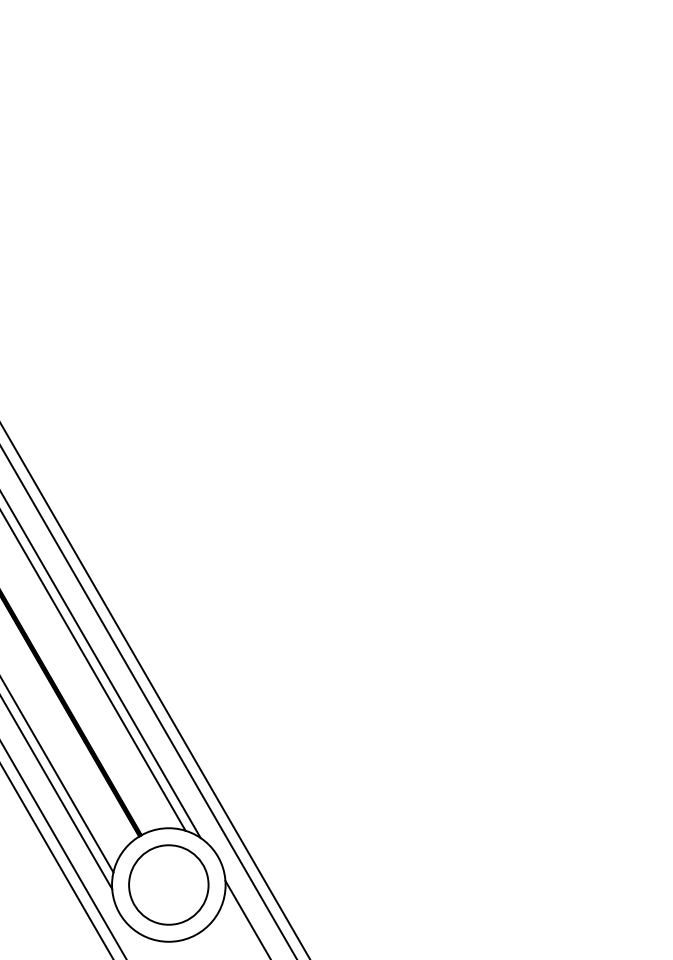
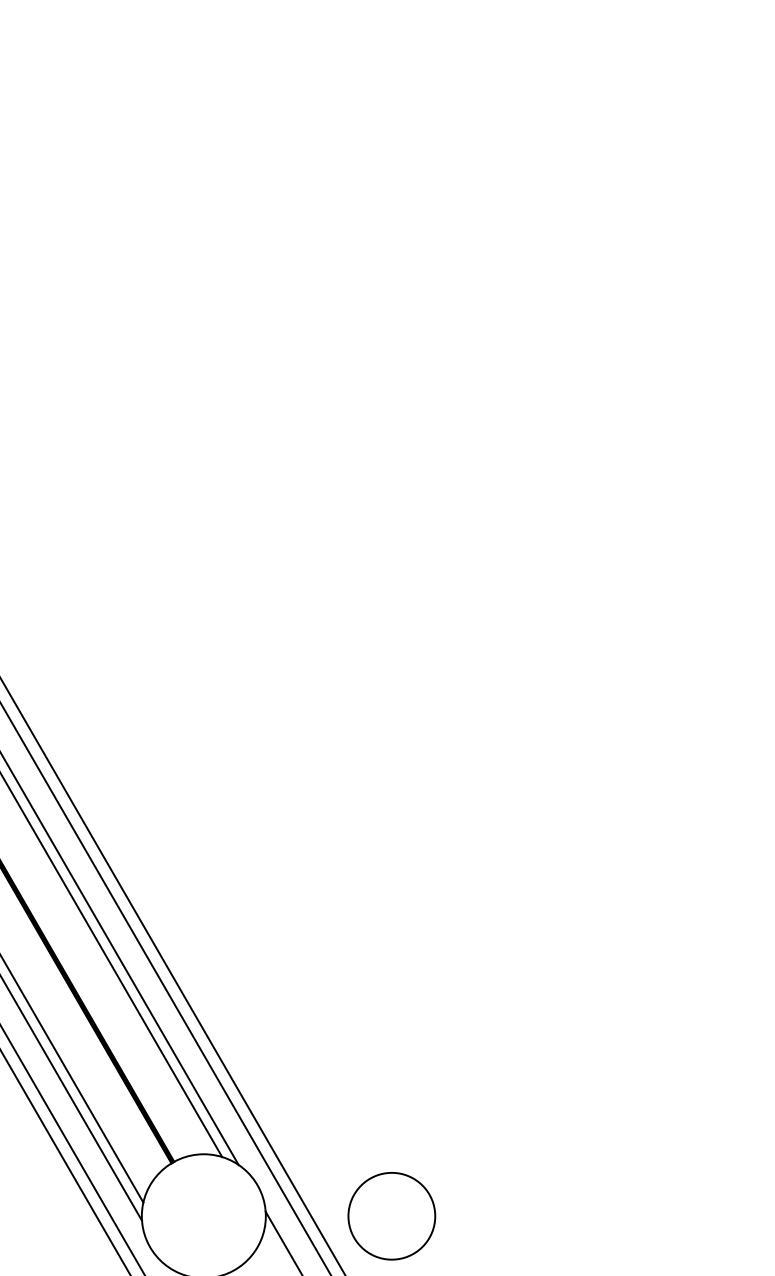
circle: (168, 885) -> (391, 1216), moved

